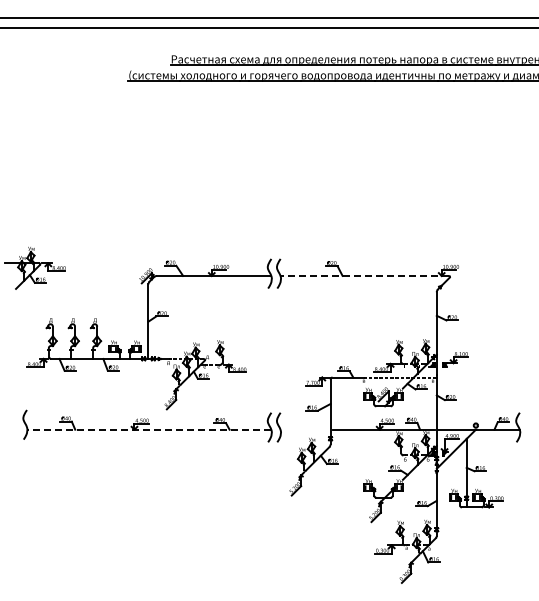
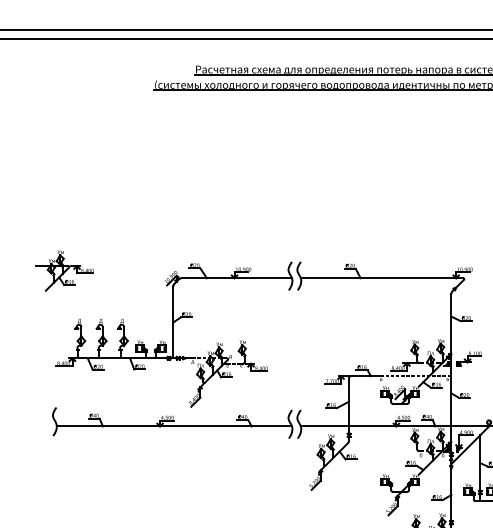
line: (364, 275) -> (381, 277), dashed -> solid
line: (149, 429) -> (174, 426), dashed -> solid
line: (304, 429) -> (323, 426), added

